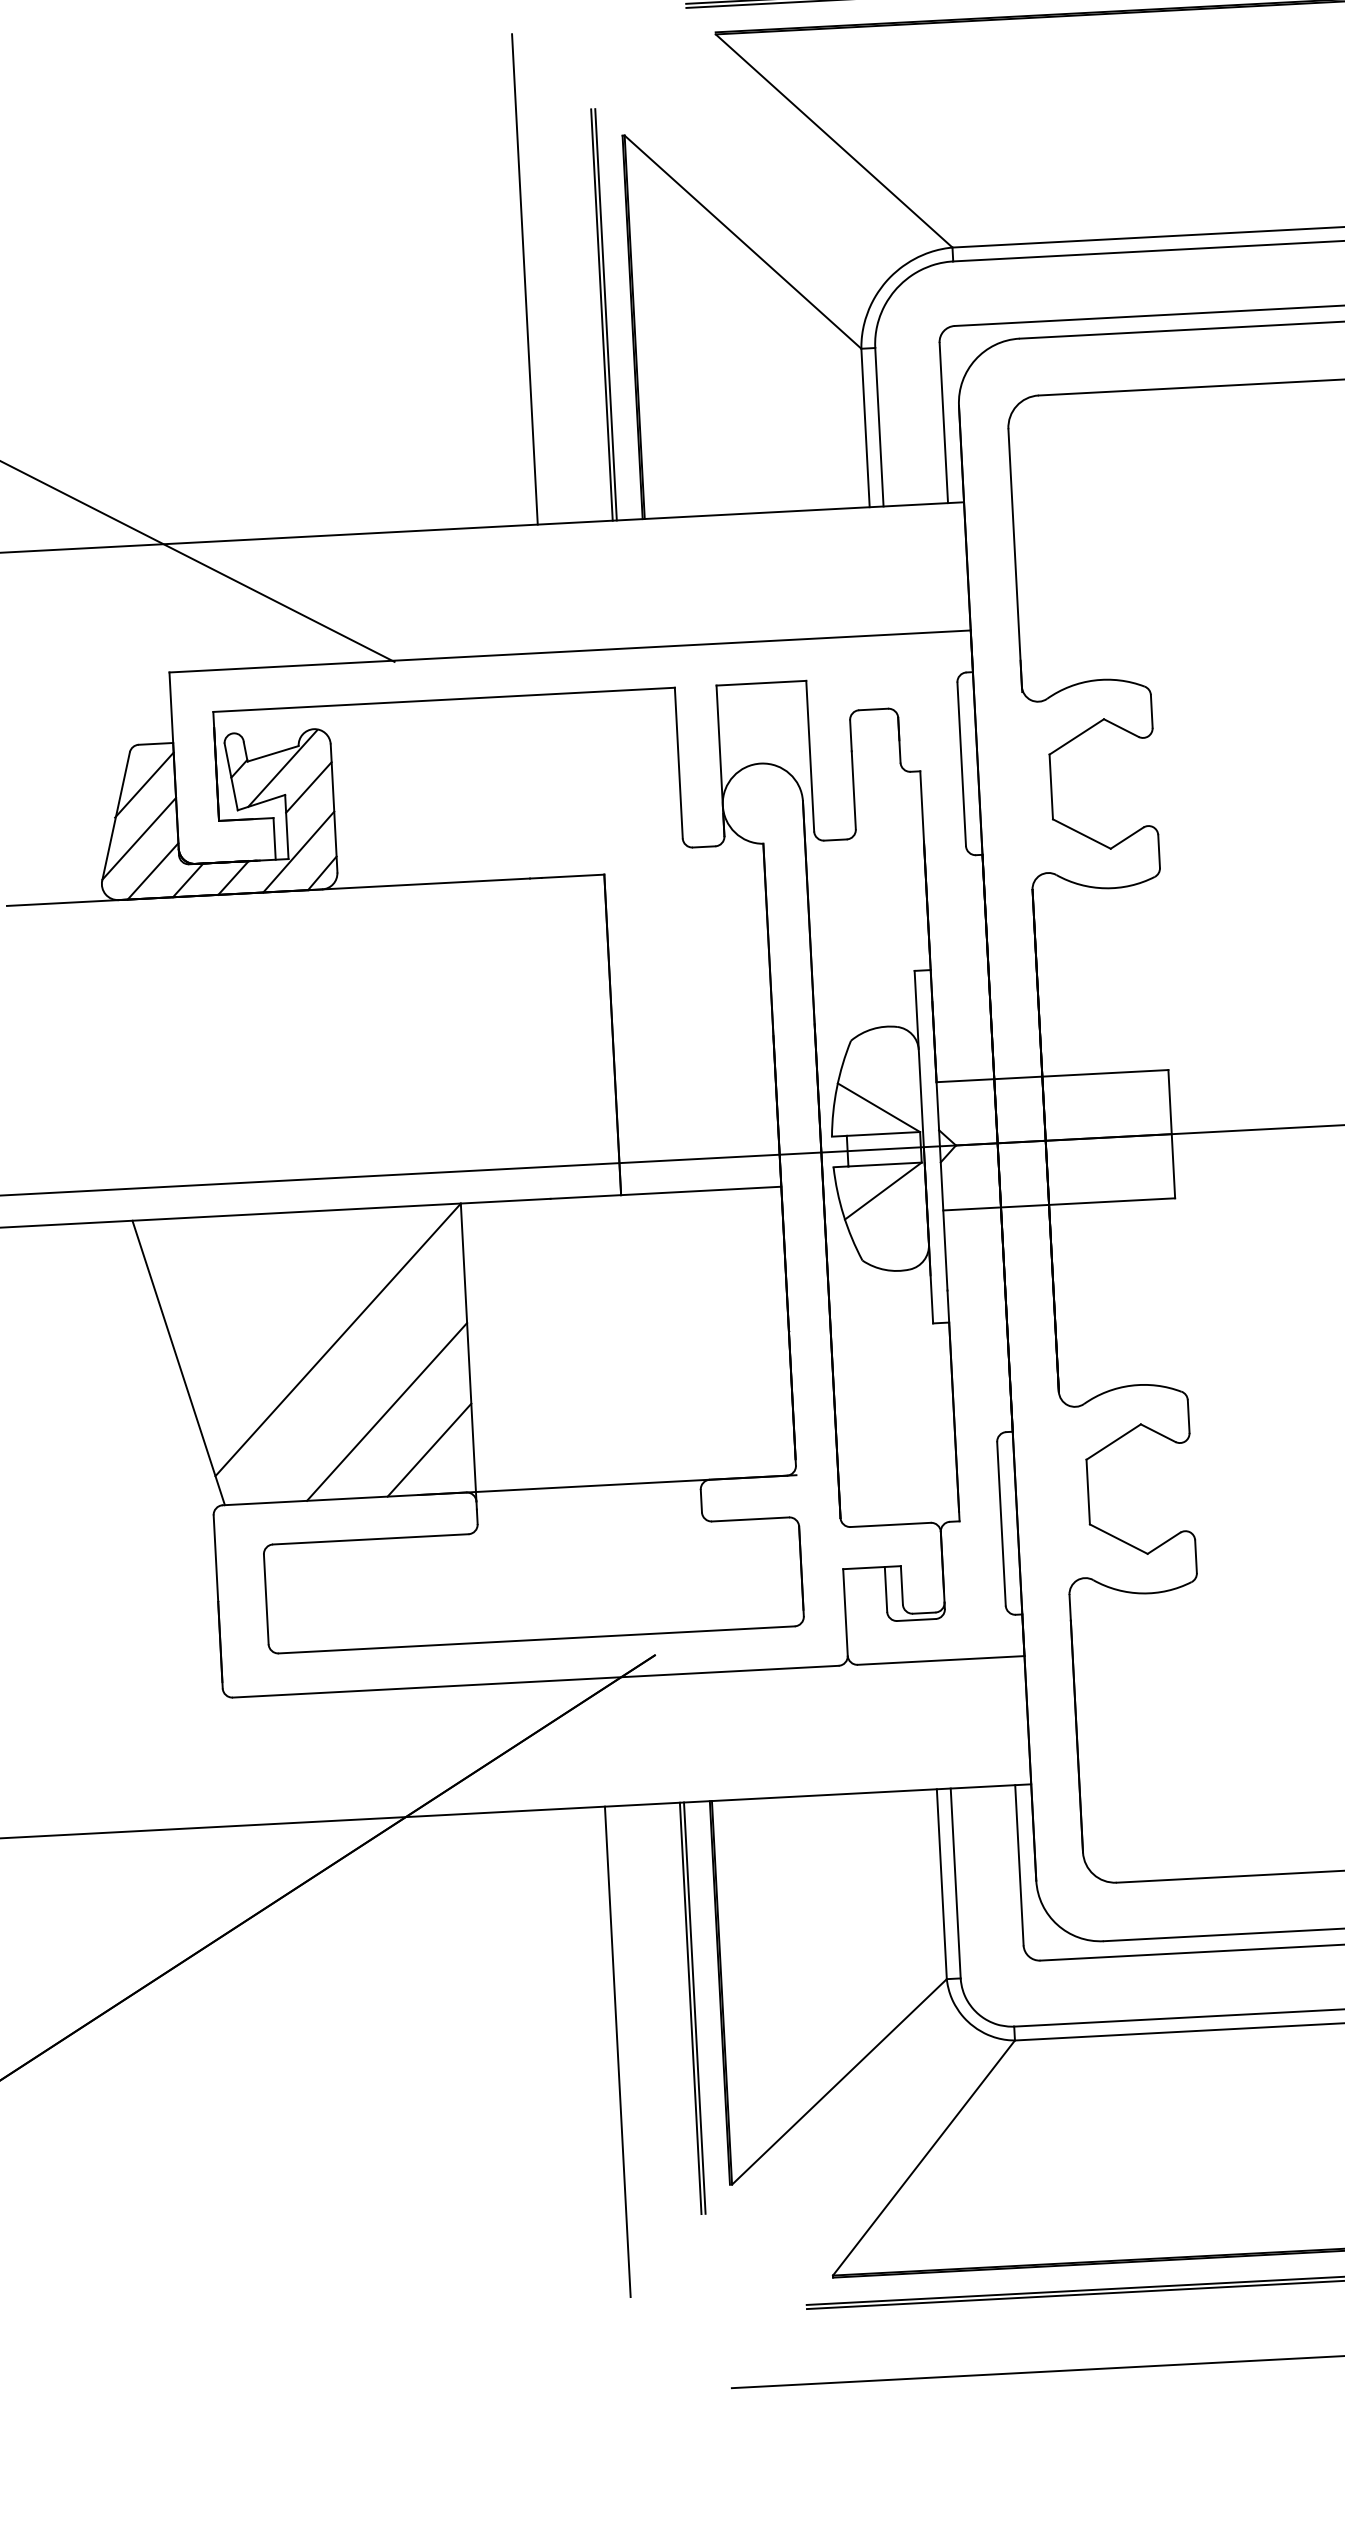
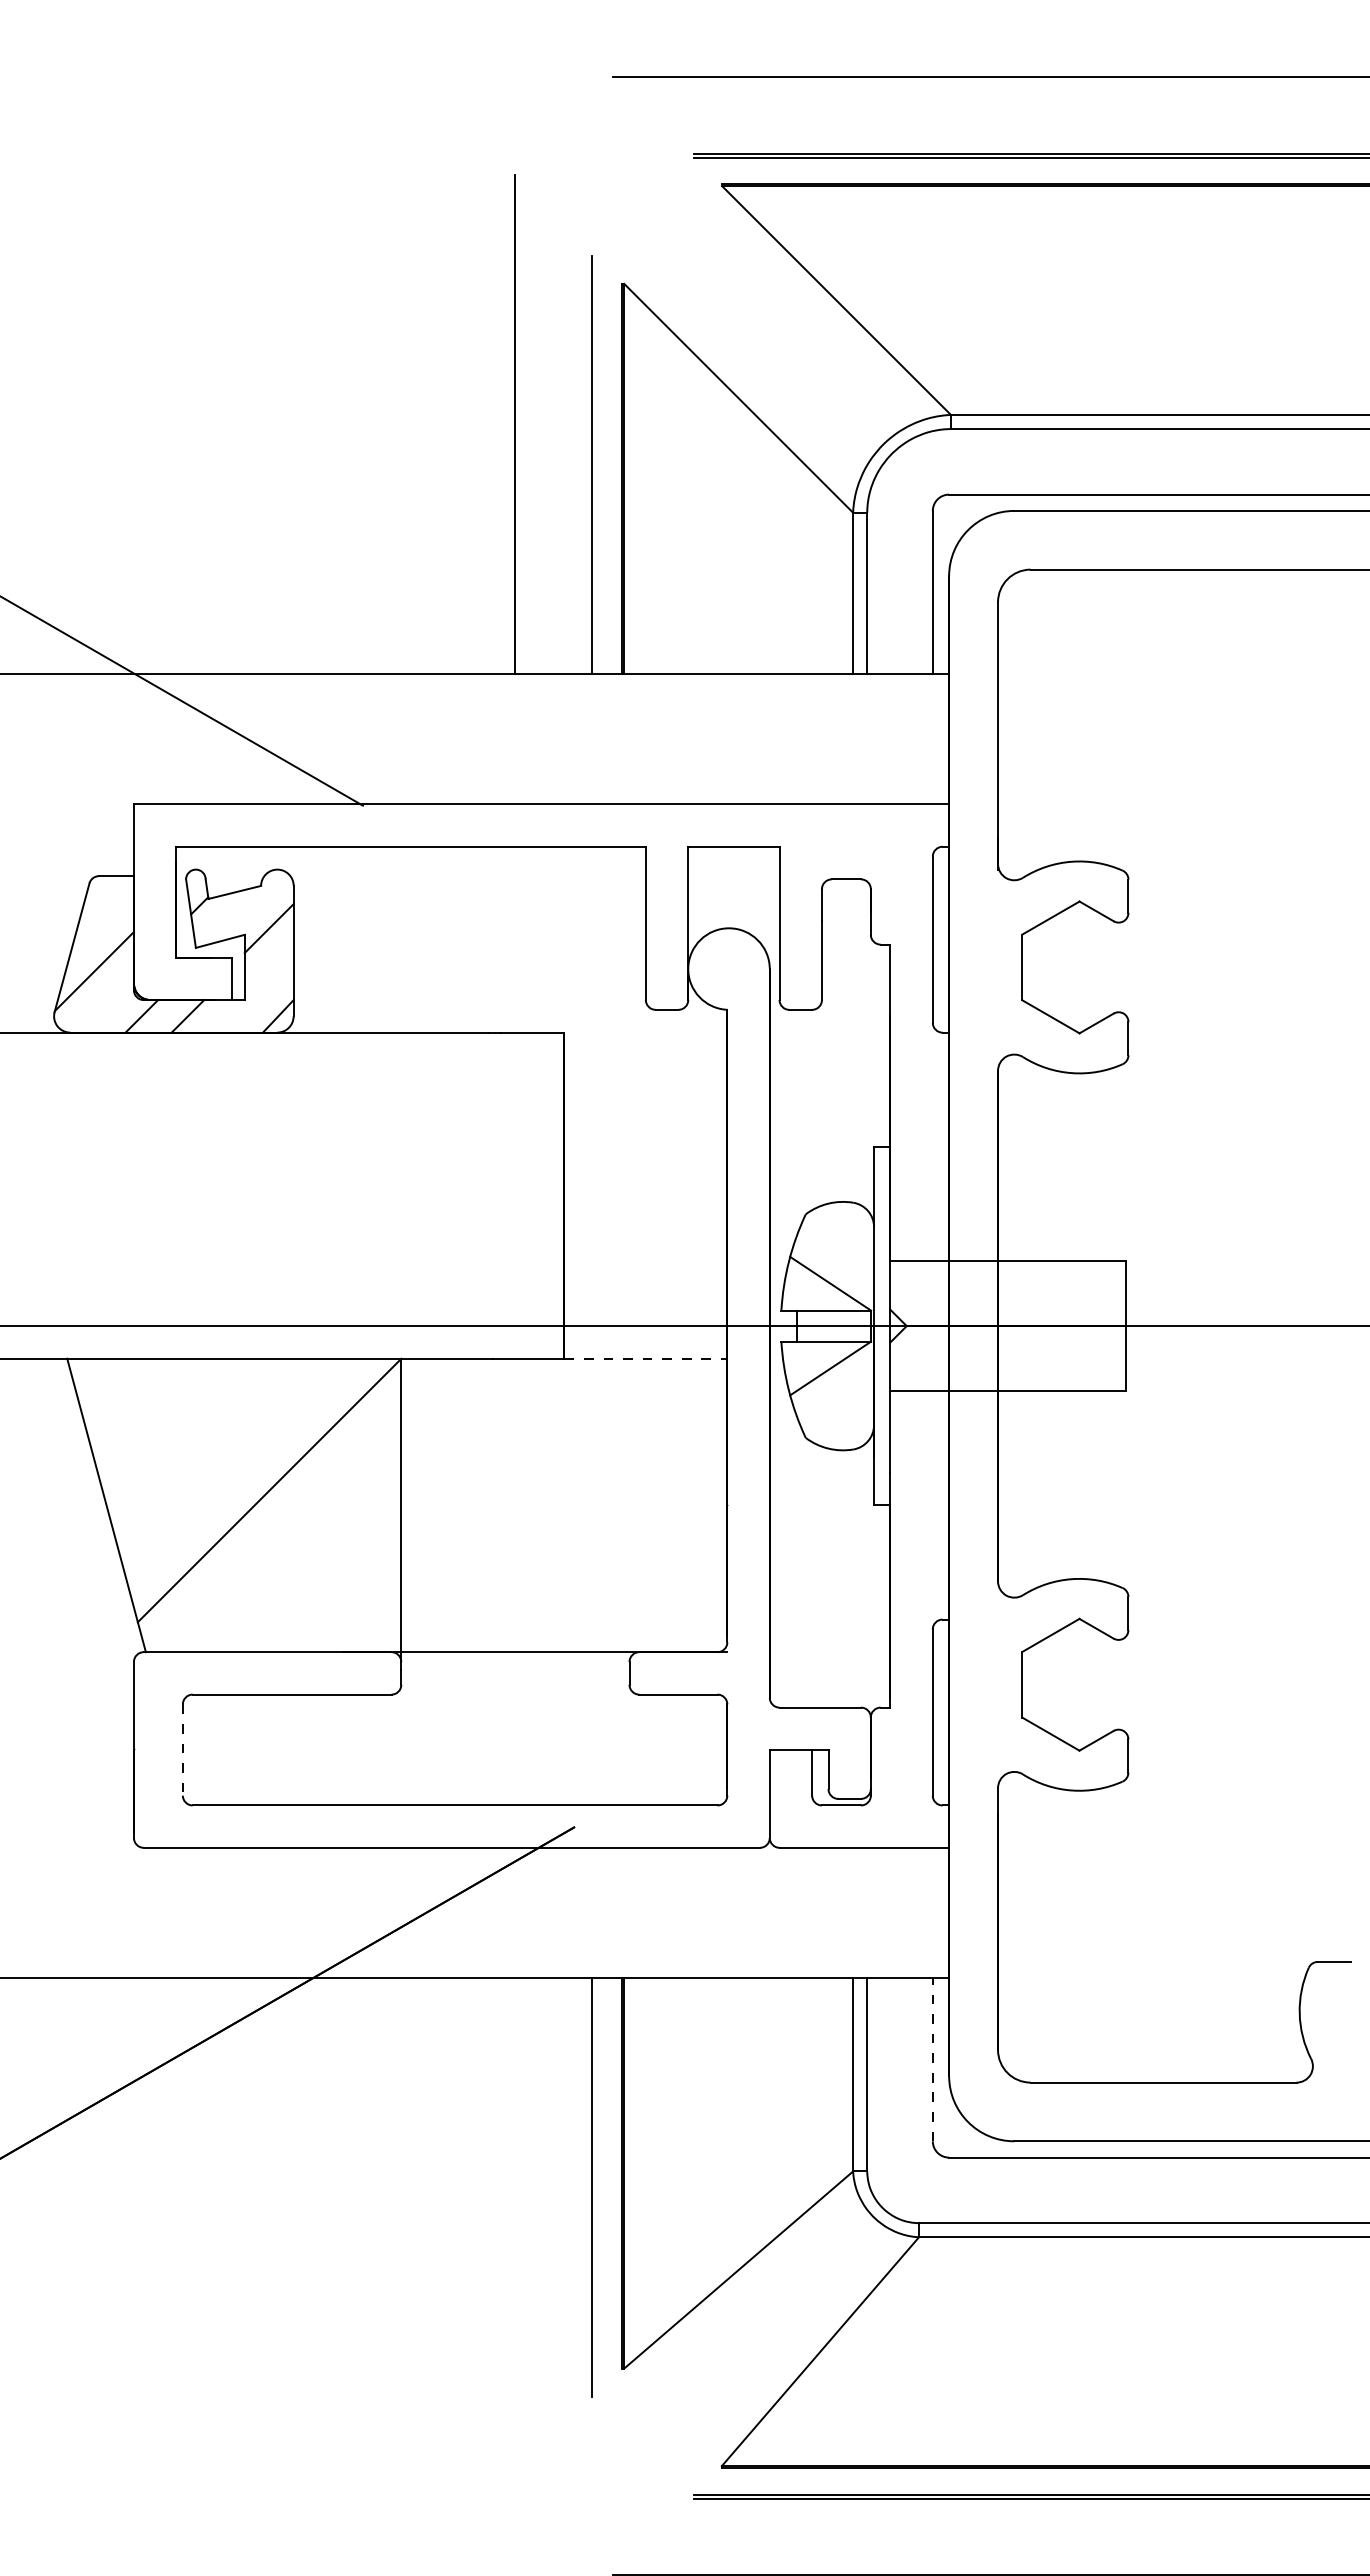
line: (605, 314) -> (595, 464), removed
line: (282, 769) -> (243, 908), removed
line: (144, 784) -> (102, 916), removed
line: (298, 852) -> (255, 993), removed
line: (152, 871) -> (106, 1005), removed
line: (701, 1190) -> (646, 1358), solid -> dashed
line: (387, 1412) -> (315, 1566), removed
line: (429, 1450) -> (356, 1607), removed
line: (265, 1599) -> (182, 1750), solid -> dashed
line: (1019, 1865) -> (932, 2059), solid -> dashed
line: (694, 2008) -> (595, 2187), removed
line: (617, 2051) -> (515, 2227), removed

